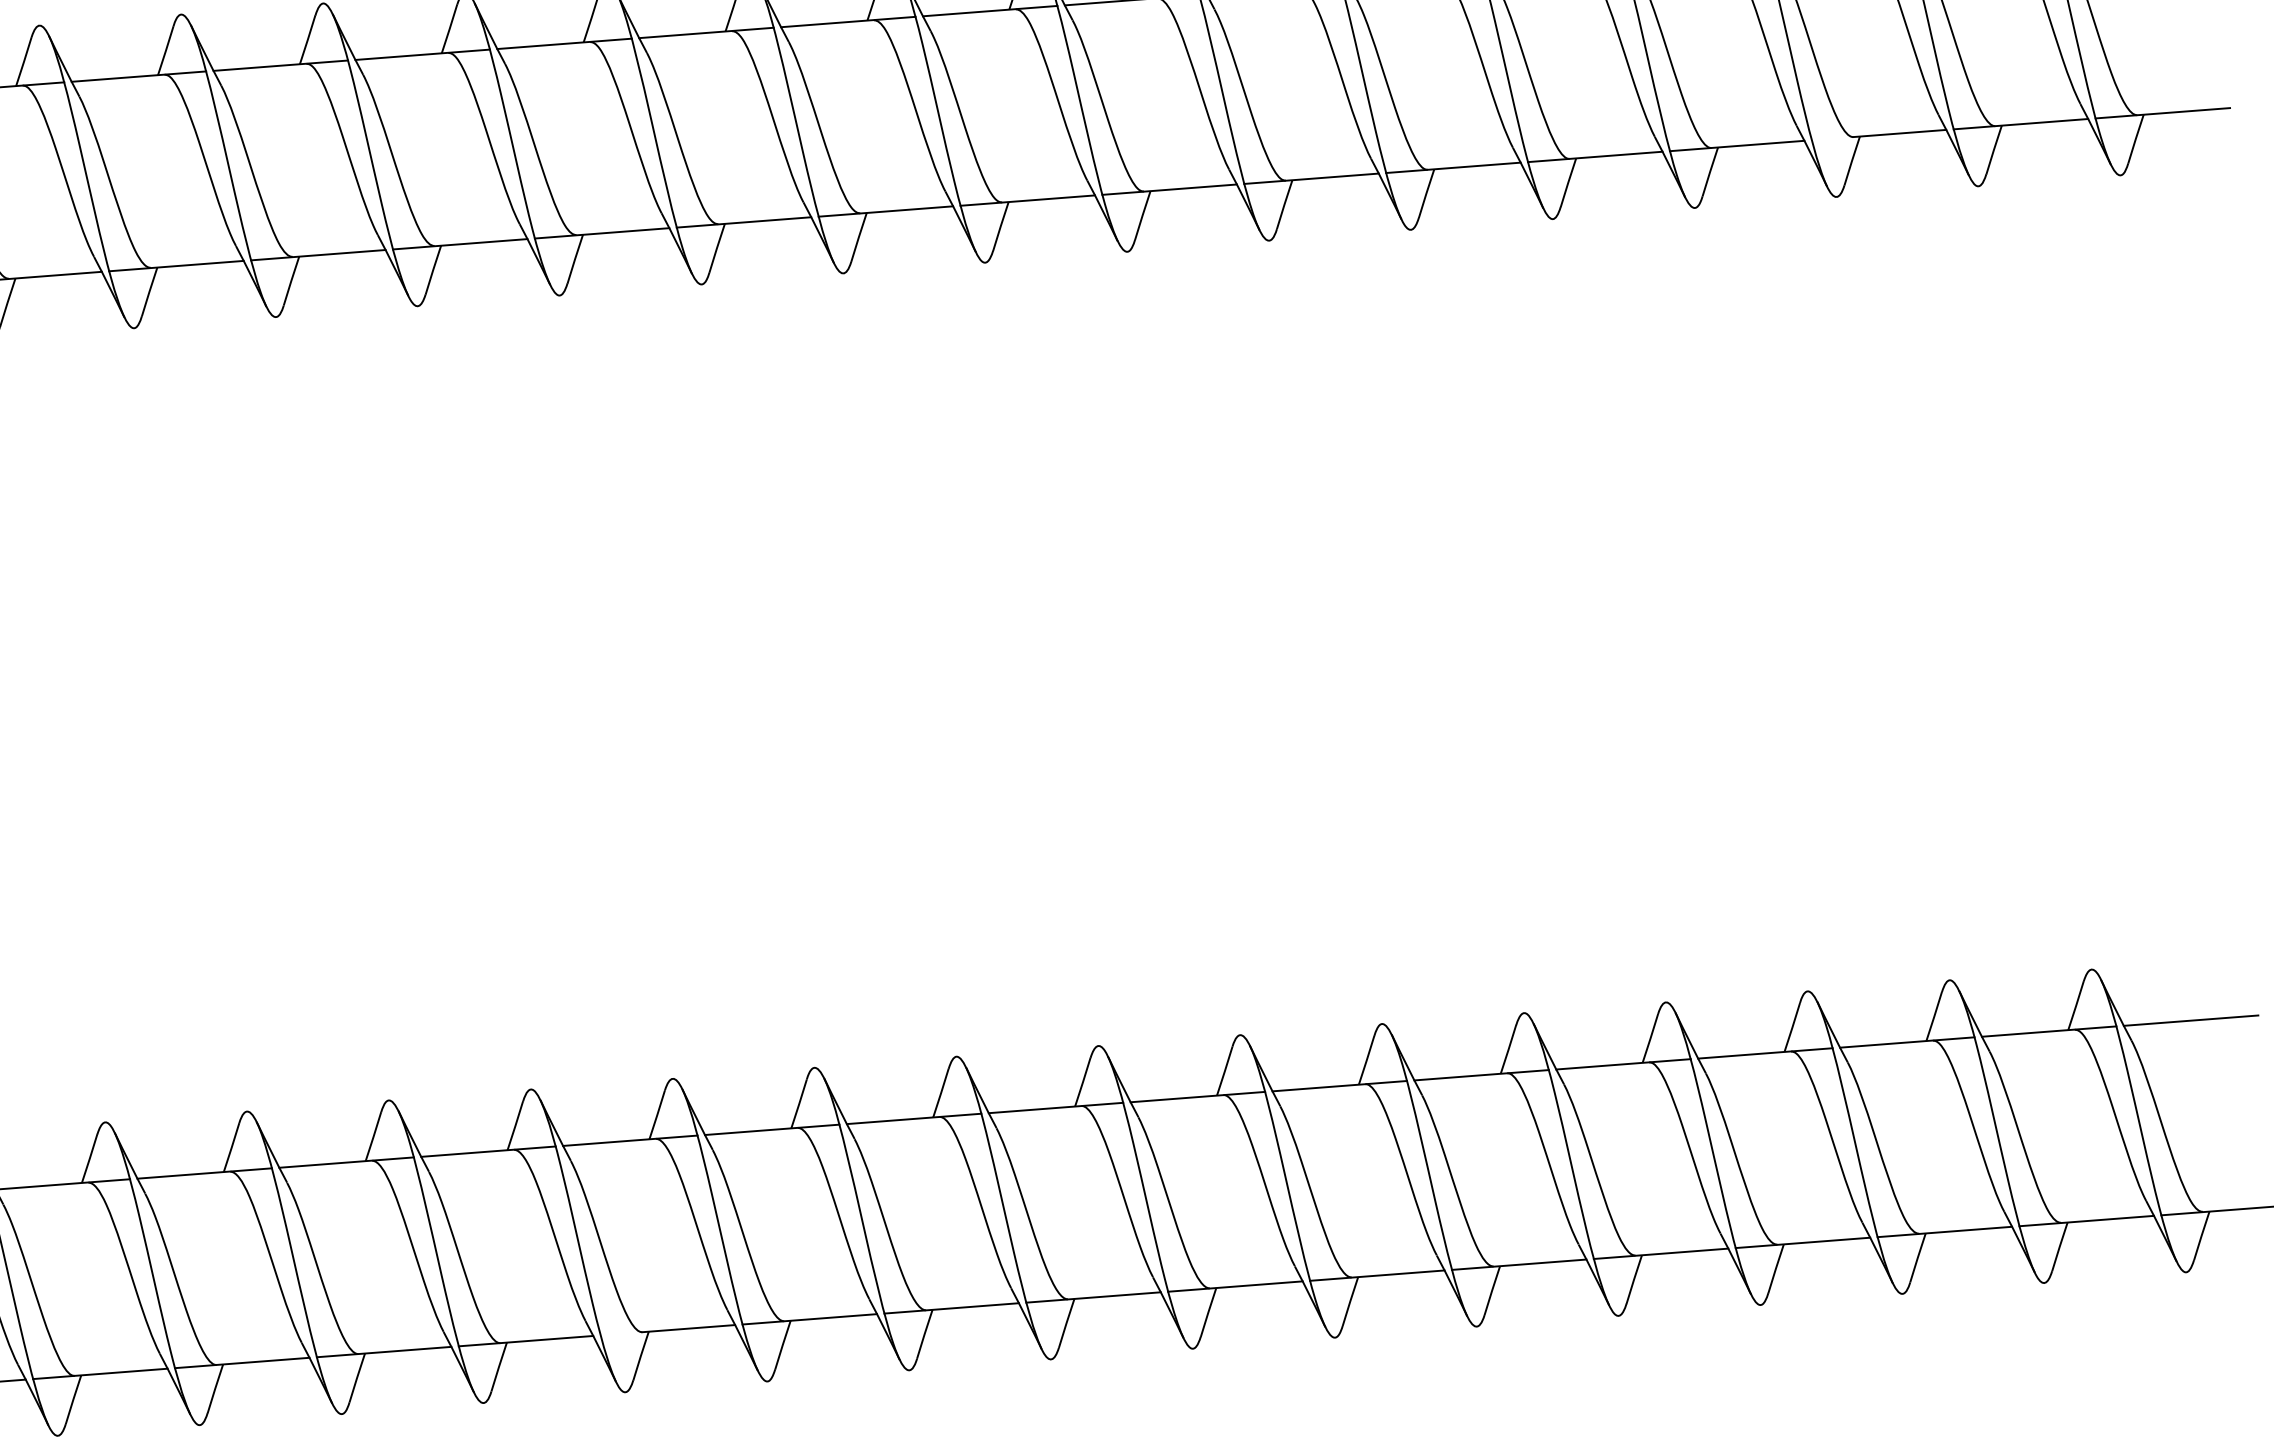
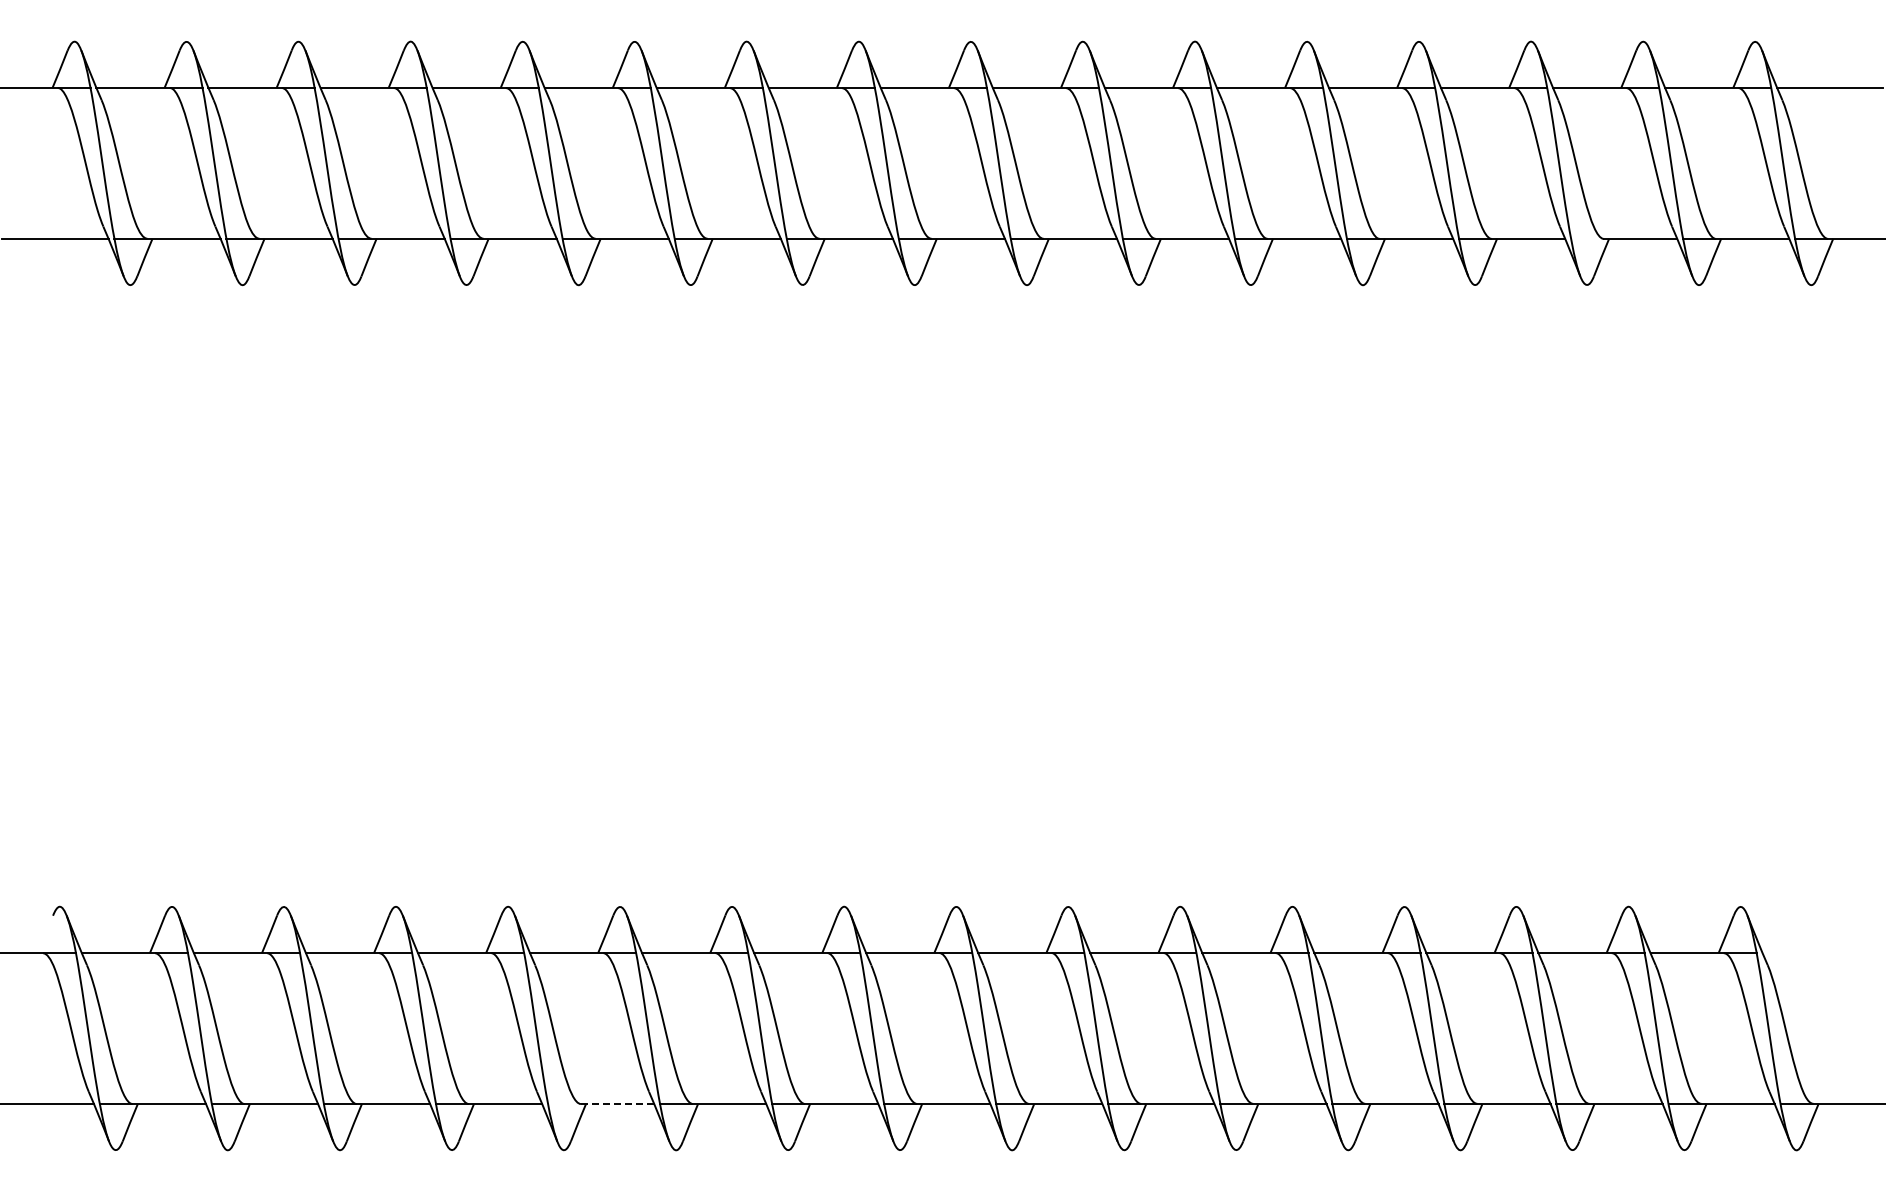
line: (2190, 1021) -> (1815, 953), removed
line: (688, 1329) -> (617, 1104), solid -> dashed

